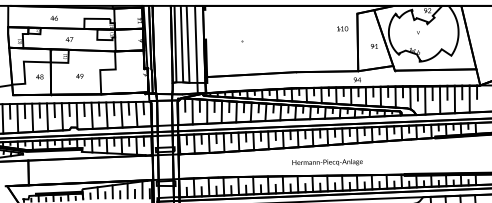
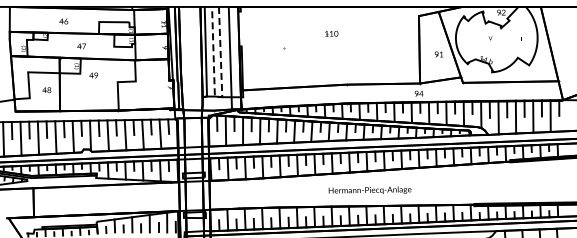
part: (342, 28) -> (331, 33), moved
part: (79, 76) -> (93, 75), moved
line: (186, 82) -> (218, 96), solid -> dashed
text: (327, 161) -> (369, 189), moved

